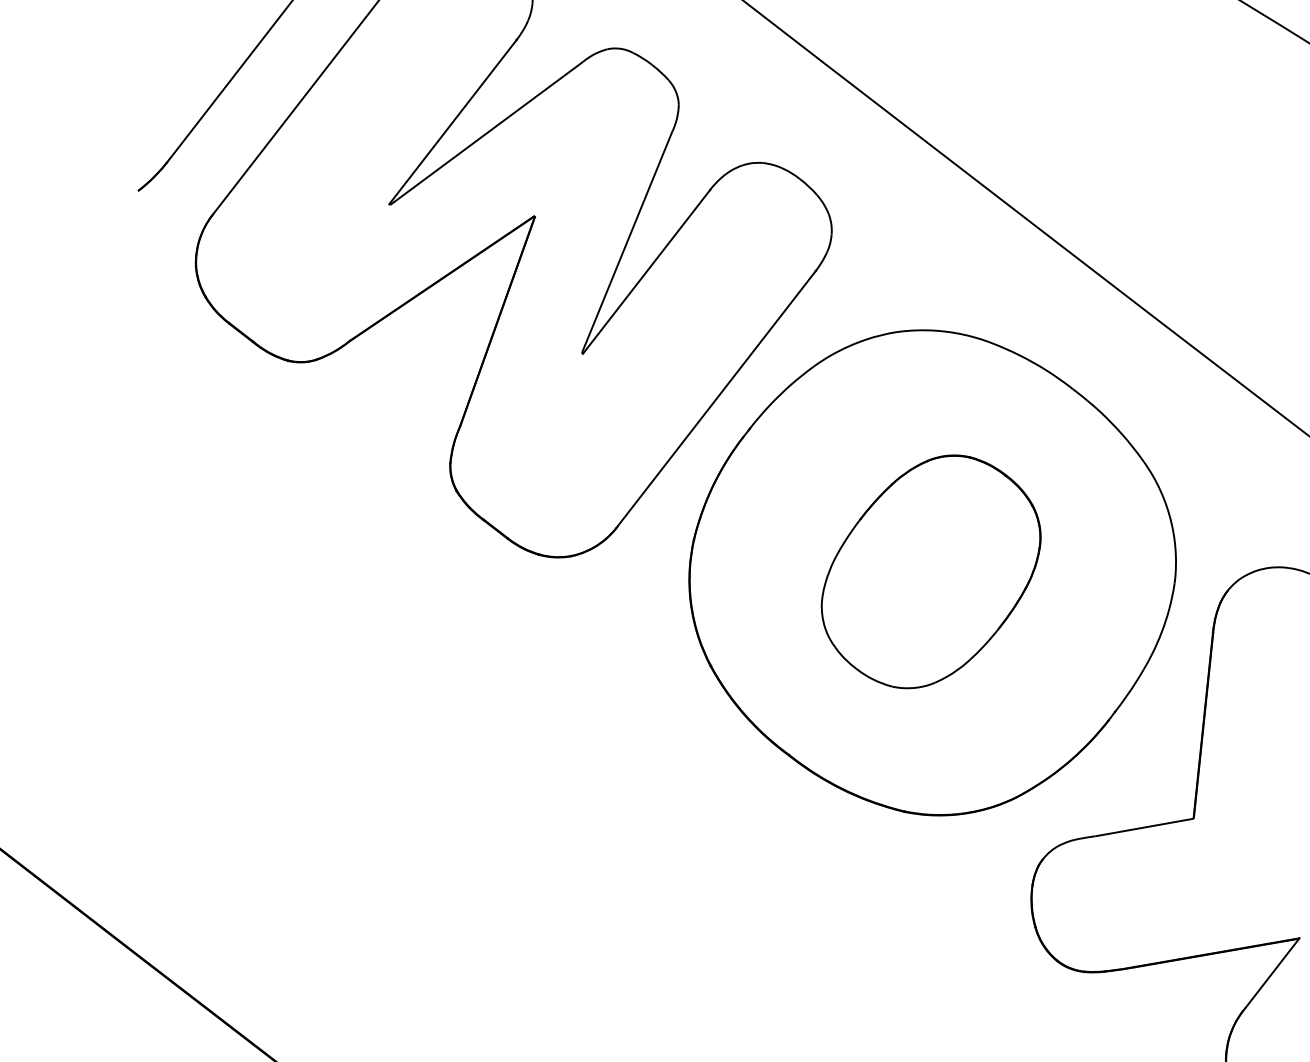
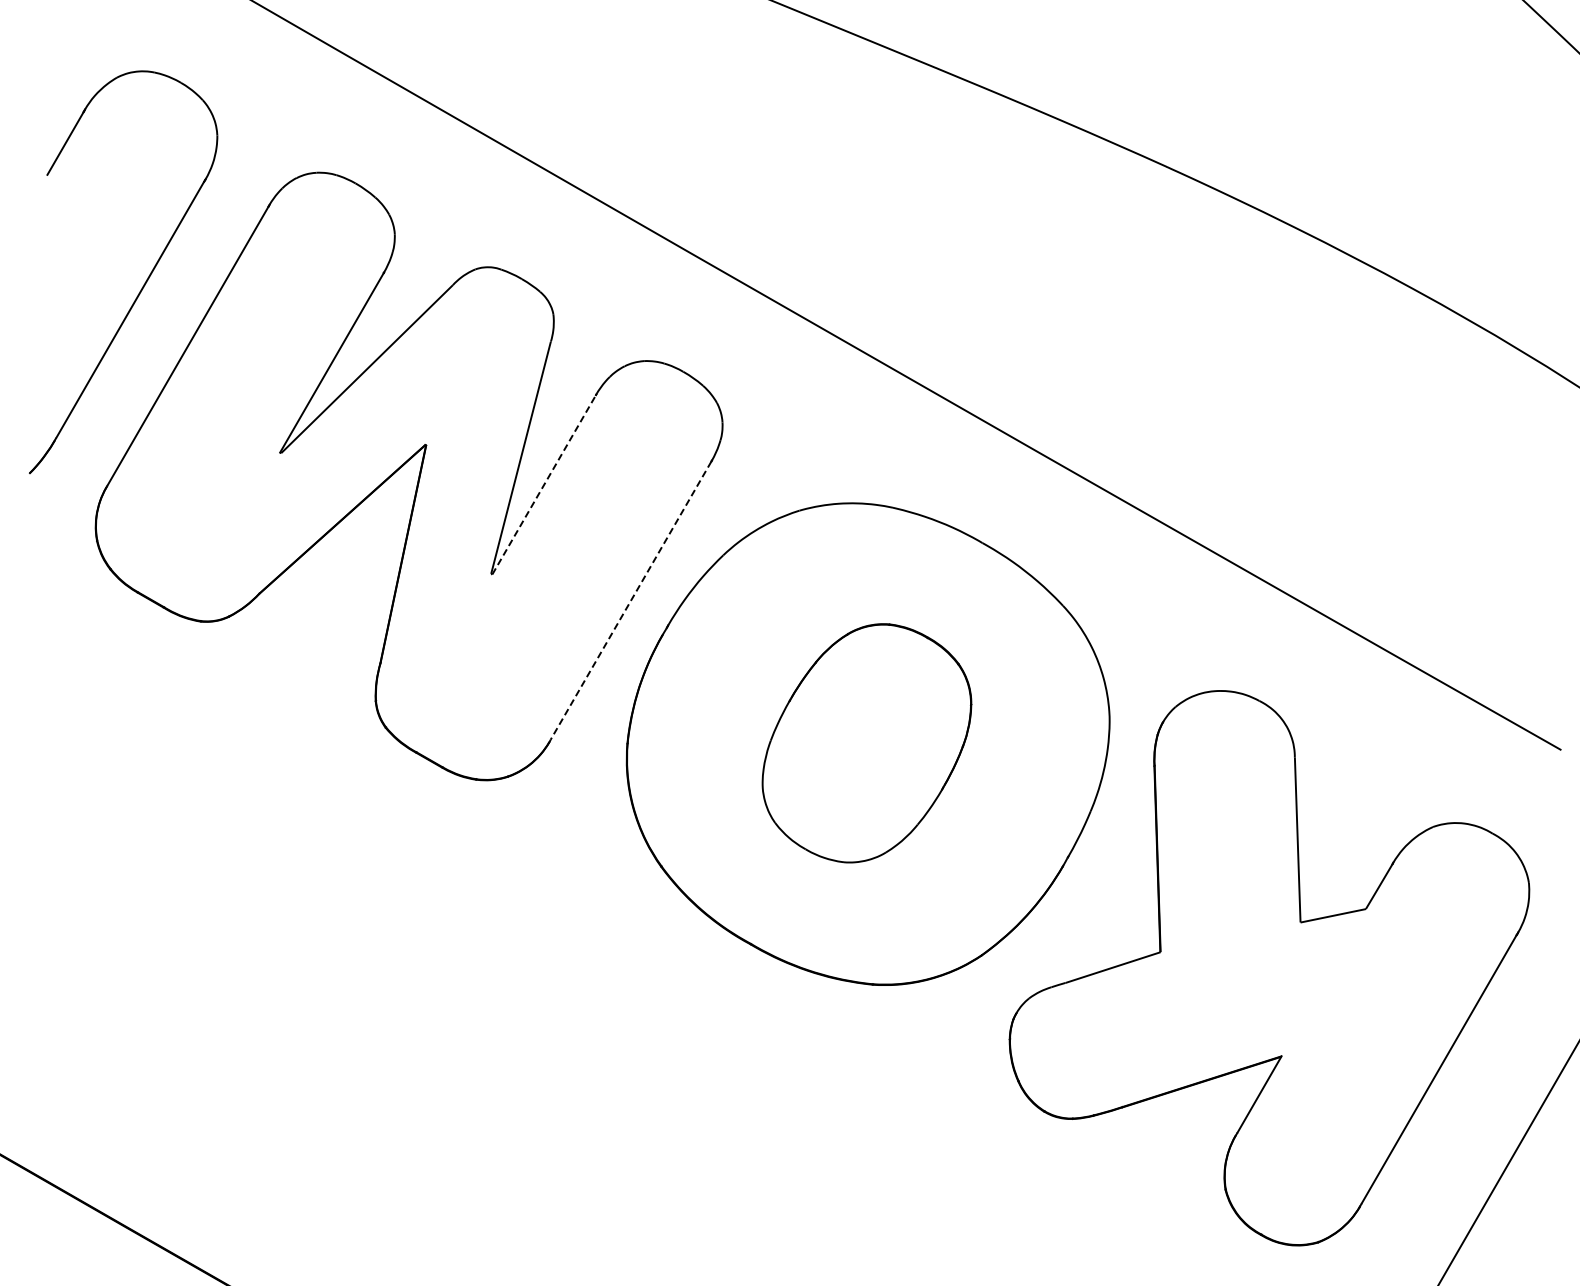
line: (646, 271) -> (544, 484), solid -> dashed
line: (717, 398) -> (631, 600), solid -> dashed

